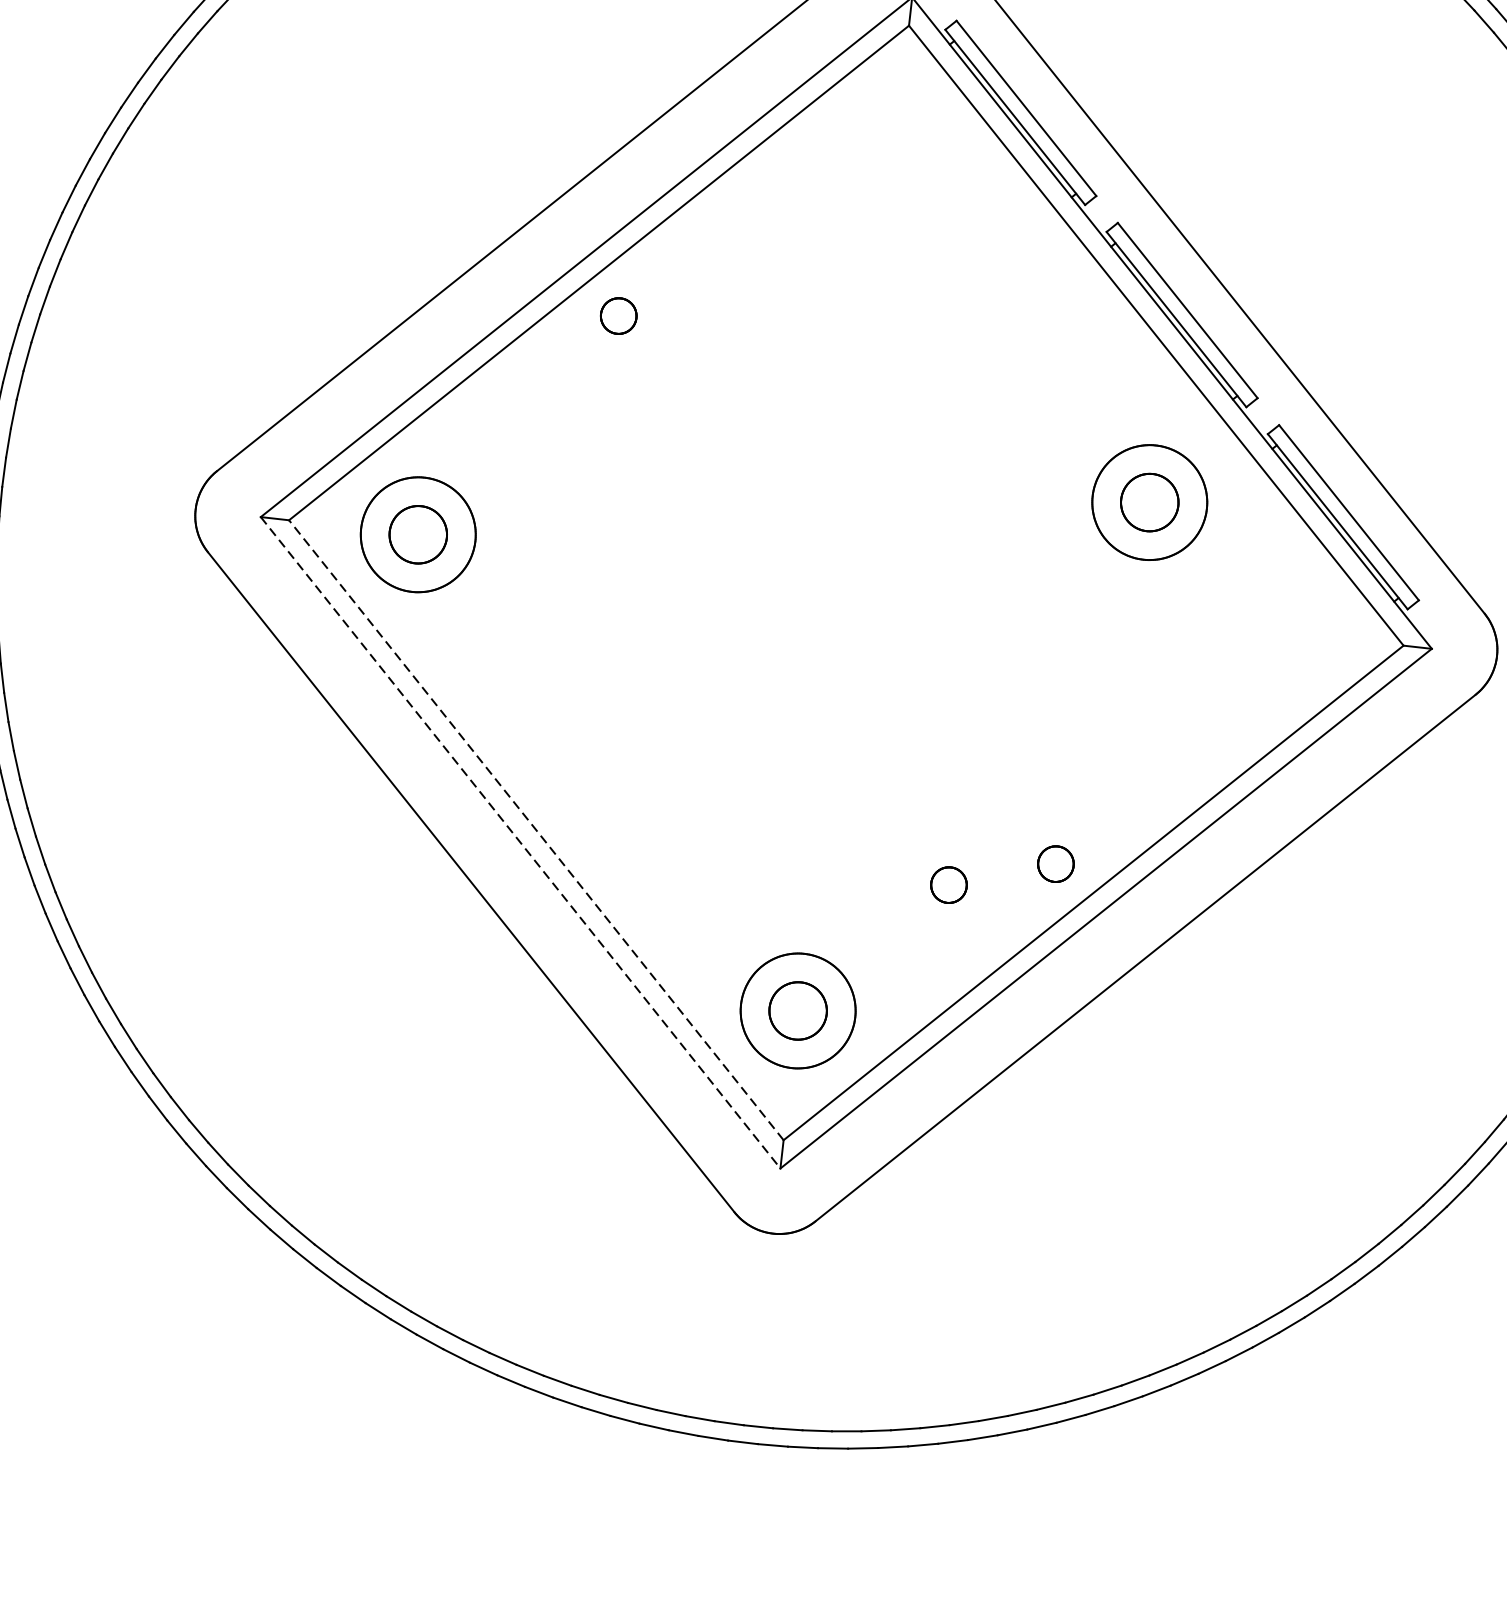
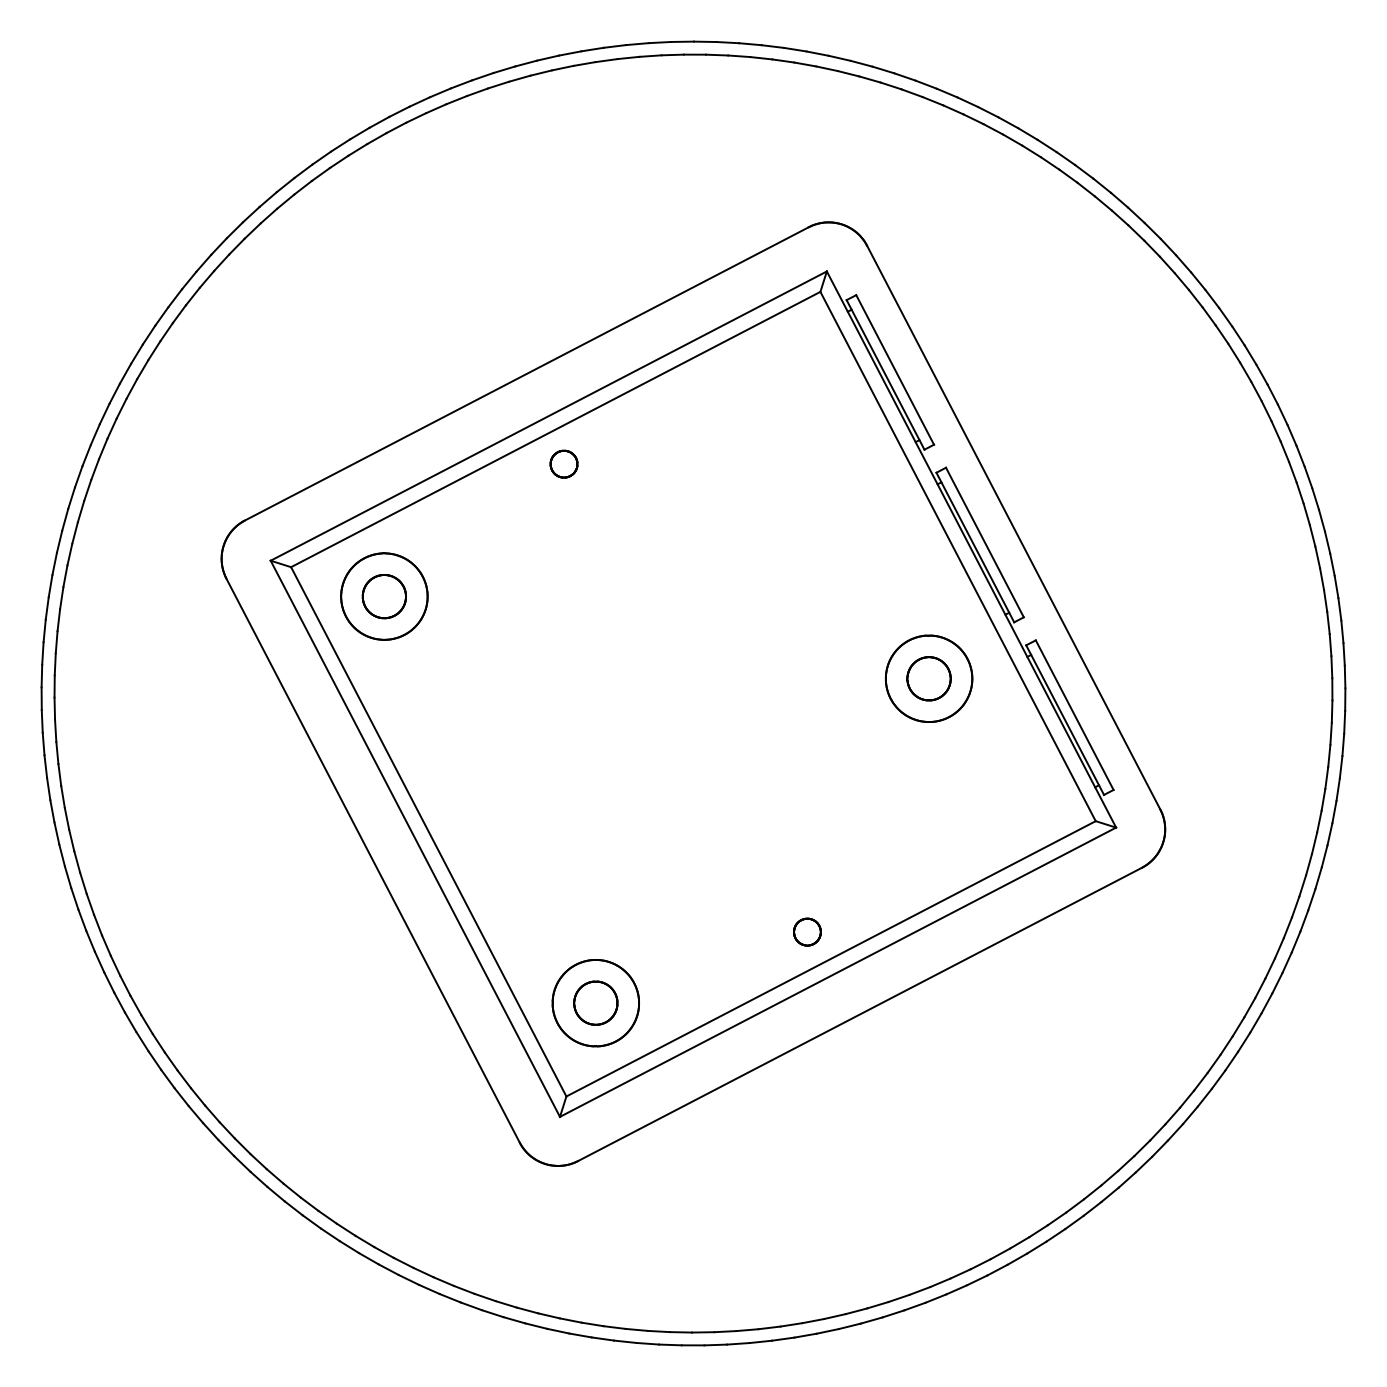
line: (535, 829) -> (428, 831), dashed -> solid
line: (521, 843) -> (415, 839), dashed -> solid
part: (948, 884) -> (725, 931), removed

